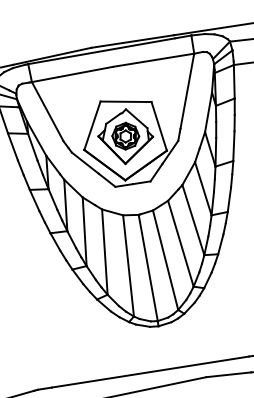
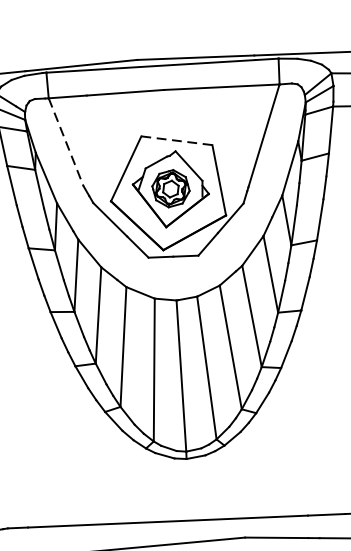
line: (126, 101) -> (177, 140), solid -> dashed
line: (47, 111) -> (65, 141), solid -> dashed

